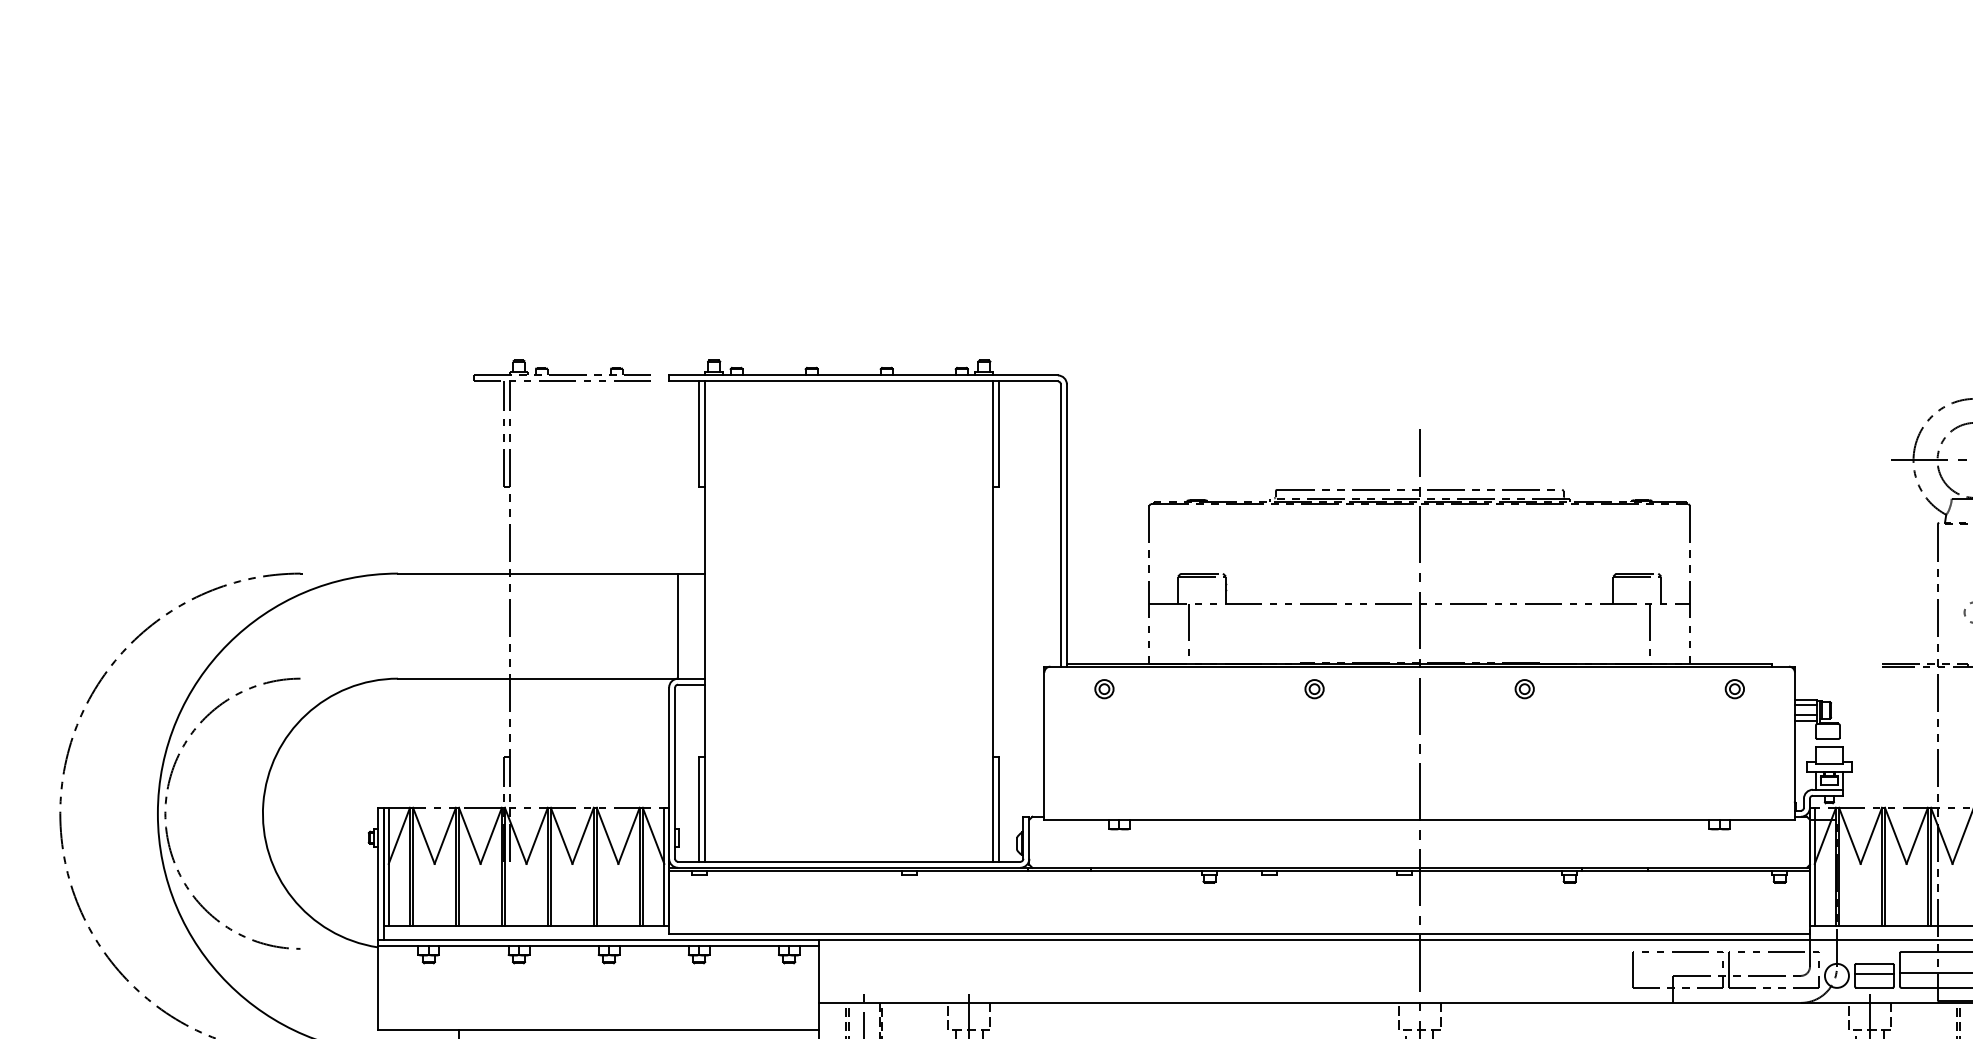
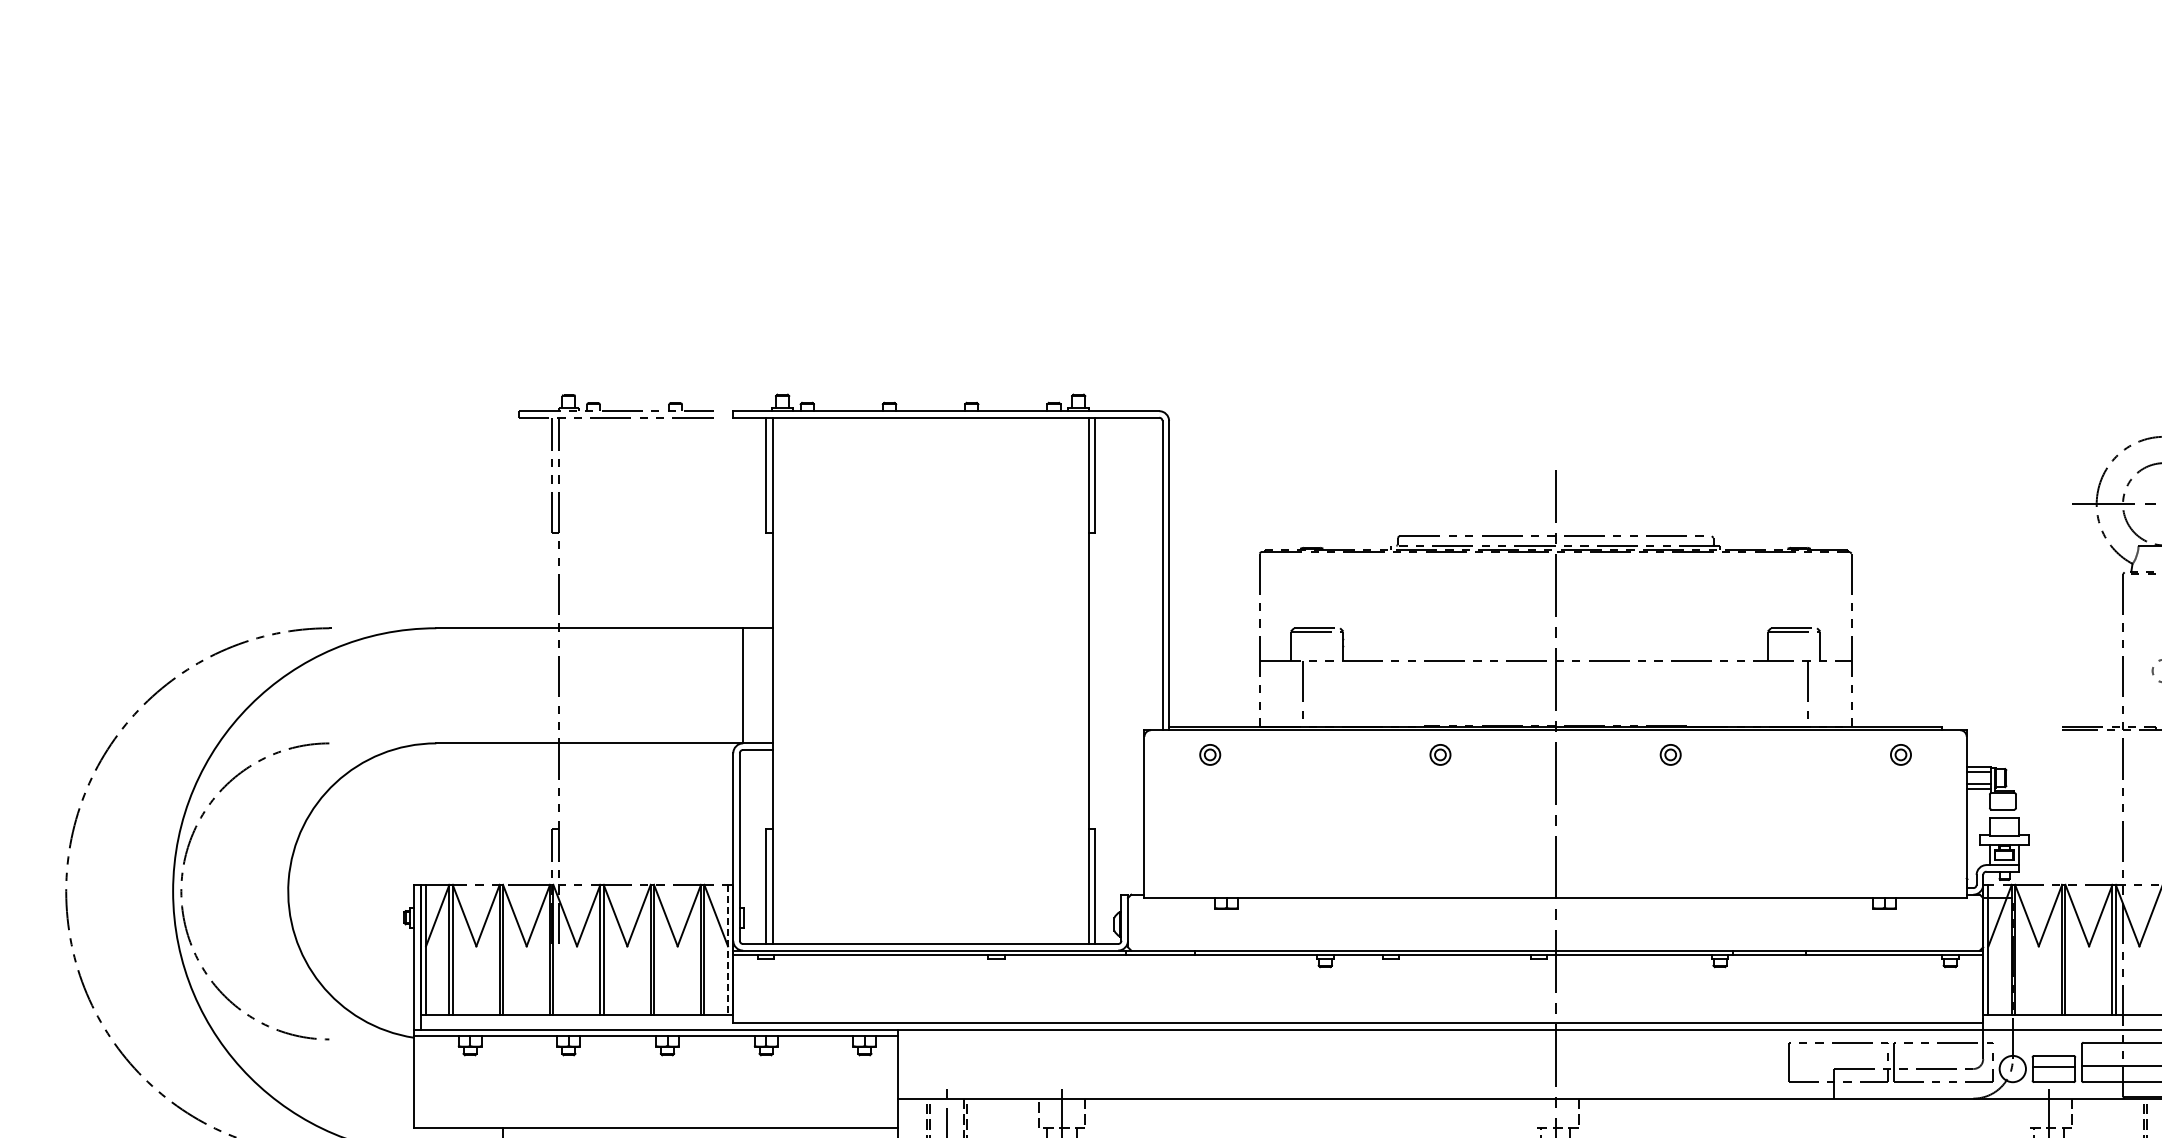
line: (664, 866) -> (728, 949), solid -> dashed
line: (1398, 1016) -> (1532, 1113), removed
line: (1848, 1016) -> (2025, 1113), removed

